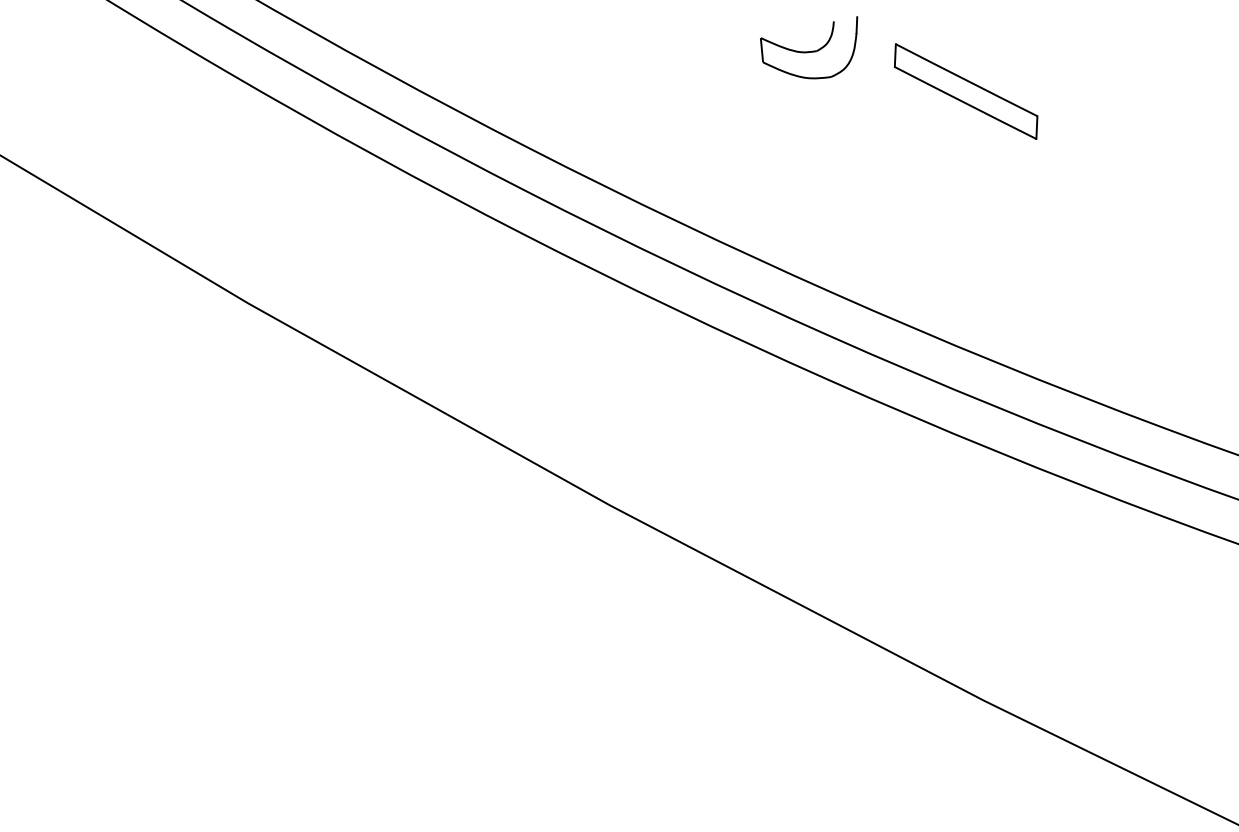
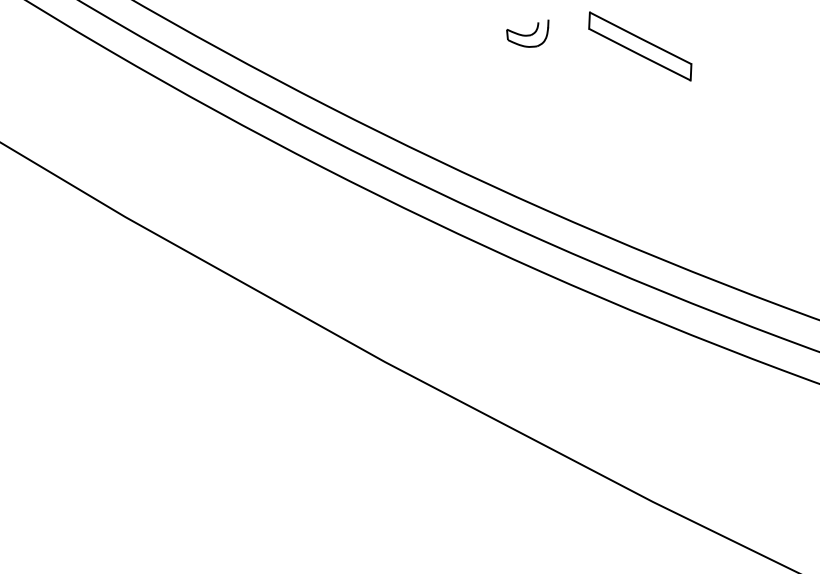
part: (809, 47) -> (527, 33), size x0.6
part: (966, 91) -> (640, 46), moved

